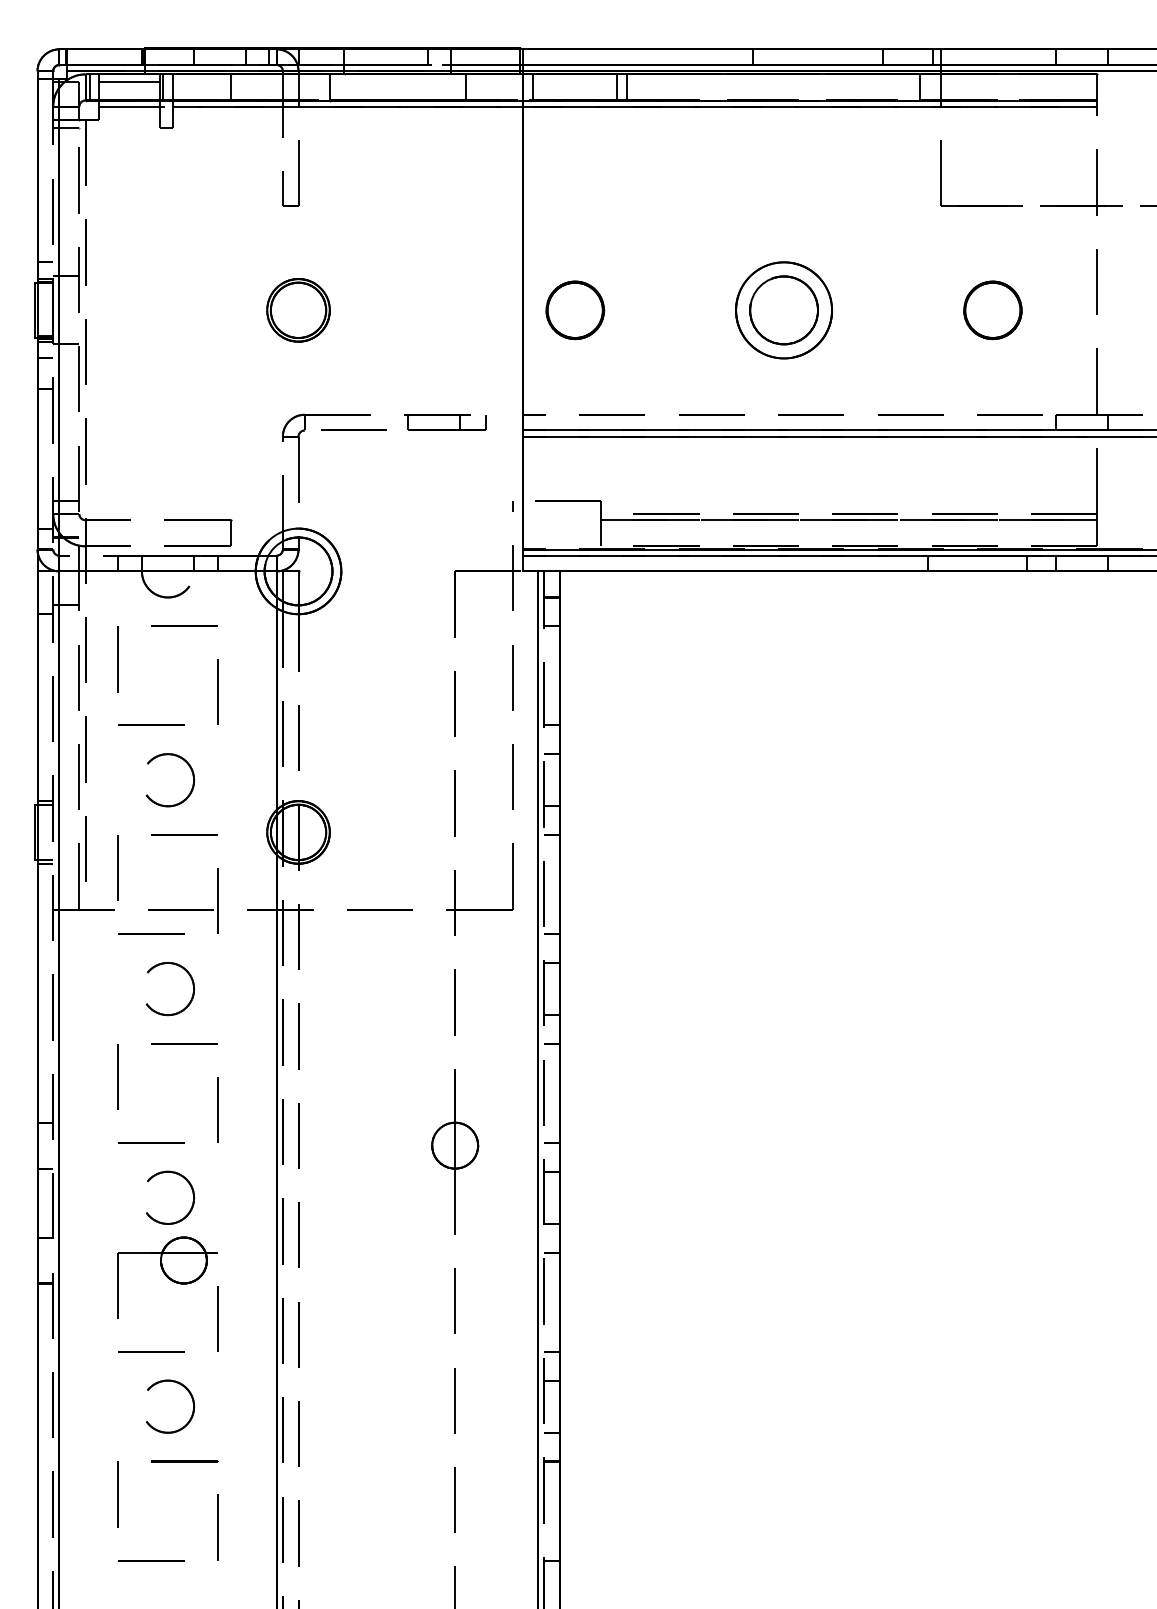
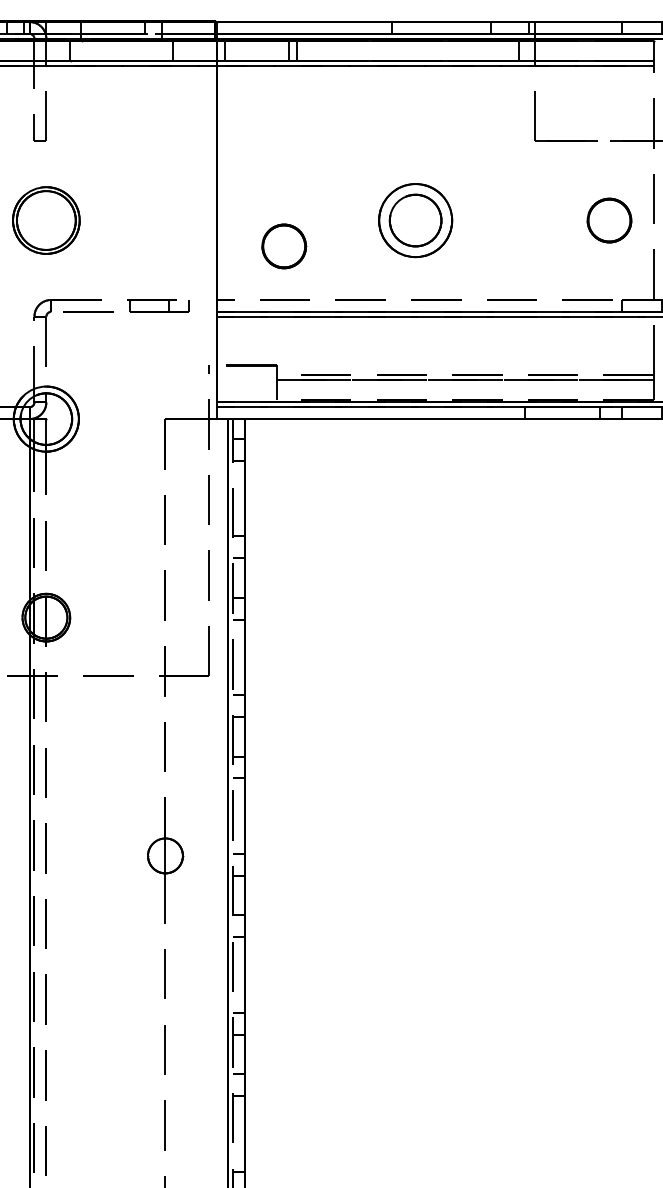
part: (298, 310) -> (46, 220), size x1.4
part: (575, 310) -> (284, 246), moved
part: (992, 310) -> (609, 220), moved

